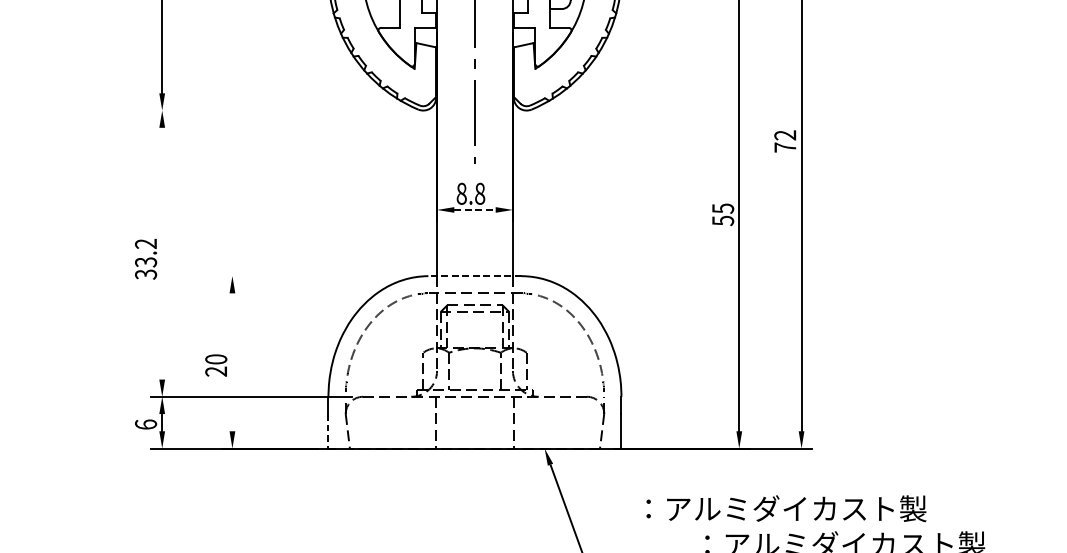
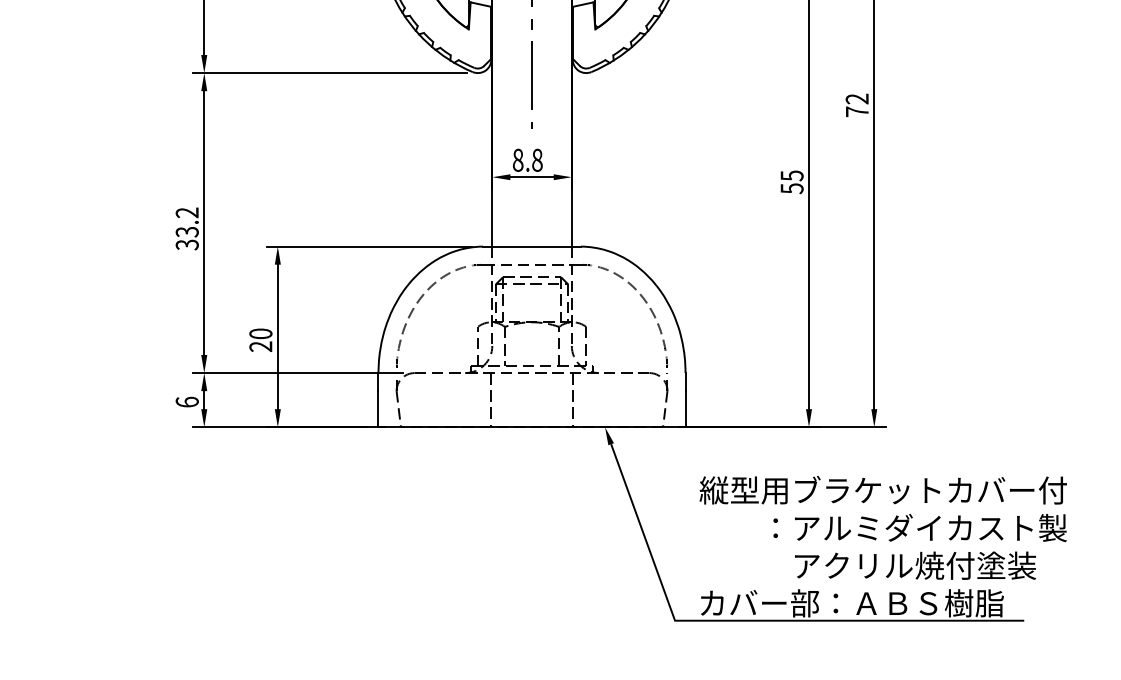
line: (281, 110) -> (329, 73), added
line: (475, 210) -> (532, 177), dashed -> solid
line: (162, 253) -> (204, 222), added
line: (319, 276) -> (369, 246), added
line: (475, 276) -> (532, 246), dashed -> solid
line: (232, 361) -> (277, 336), added
line: (328, 431) -> (378, 409), dashed -> solid
text: (809, 507) -> (882, 489), ：アルミダイカスト製 -> 縦型用ブラケットカバー付

